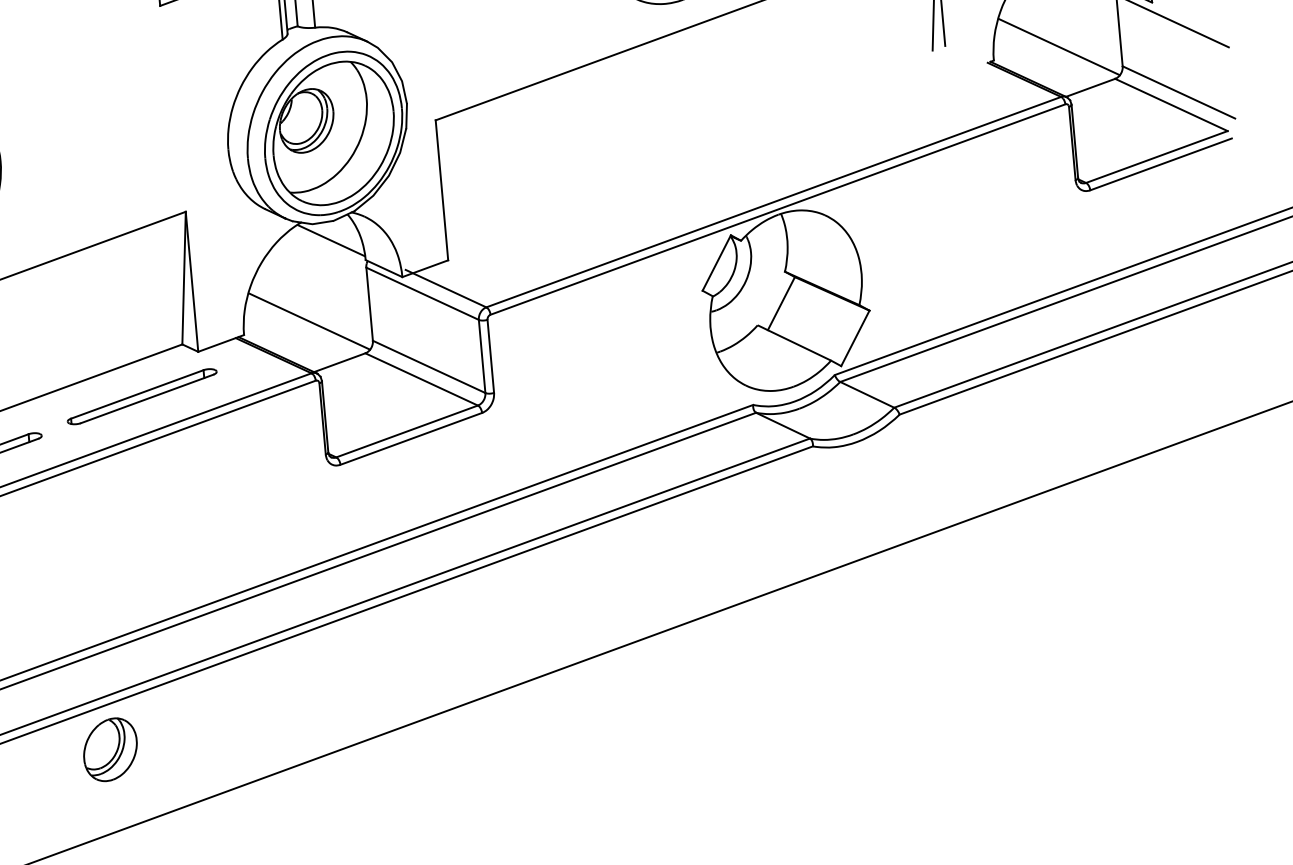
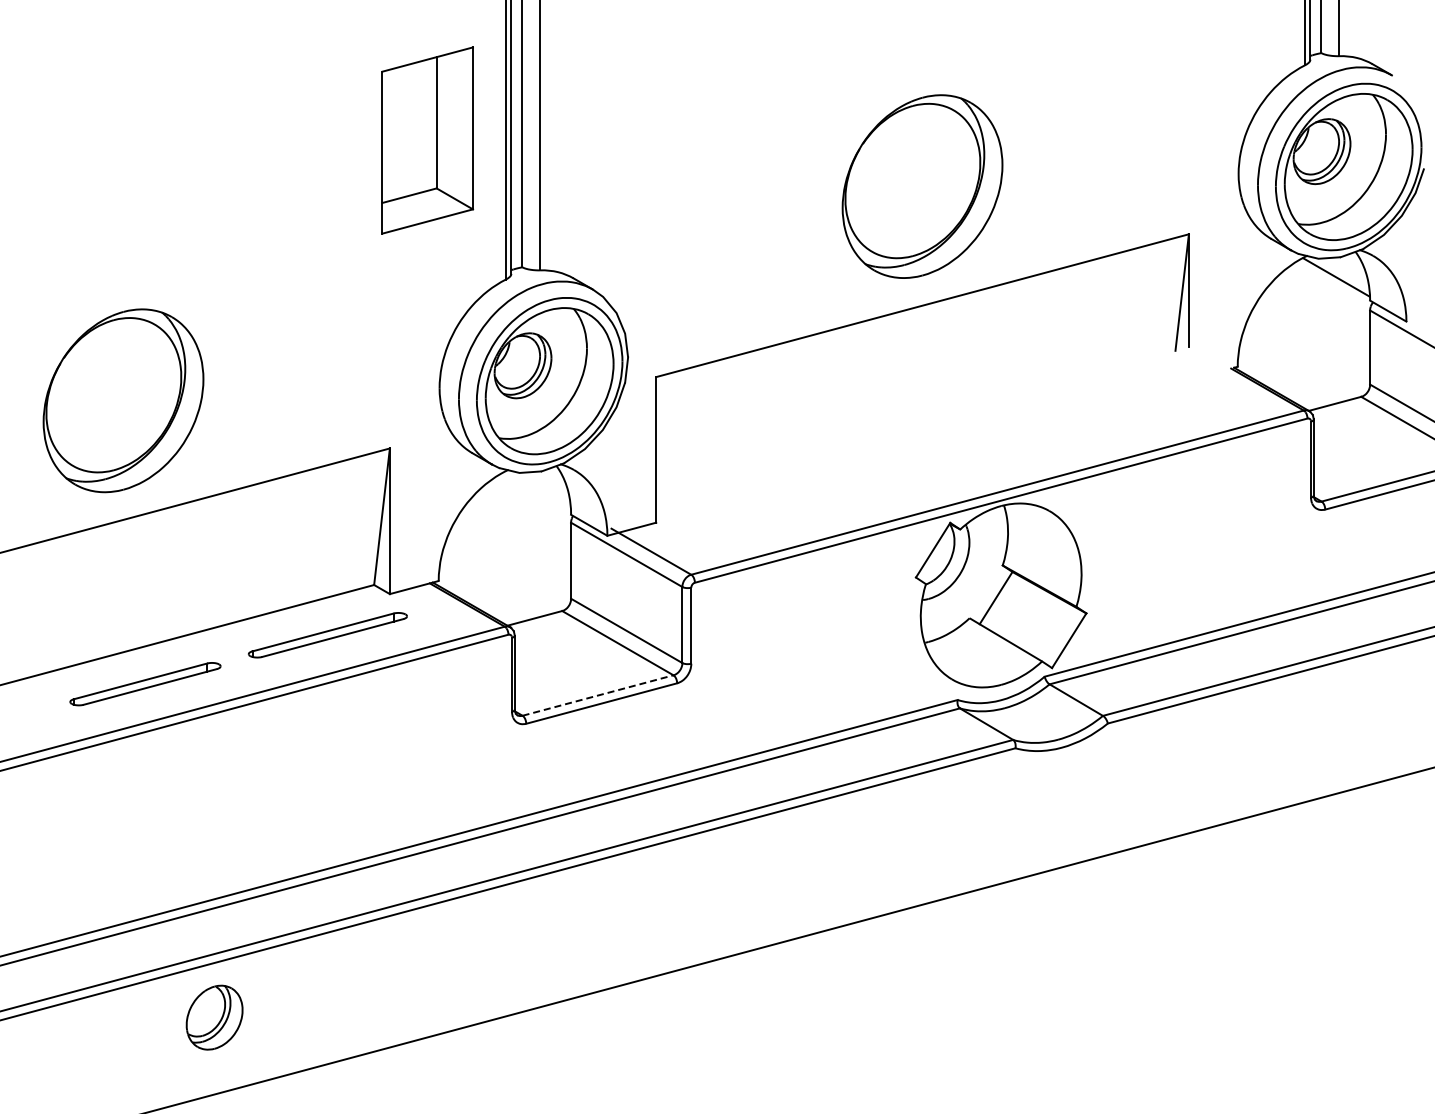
line: (1059, 46) -> (1306, 358), removed
line: (331, 240) -> (537, 491), removed
line: (309, 320) -> (507, 572), removed
line: (407, 431) -> (598, 695), solid -> dashed
part: (110, 749) -> (214, 1017), moved

